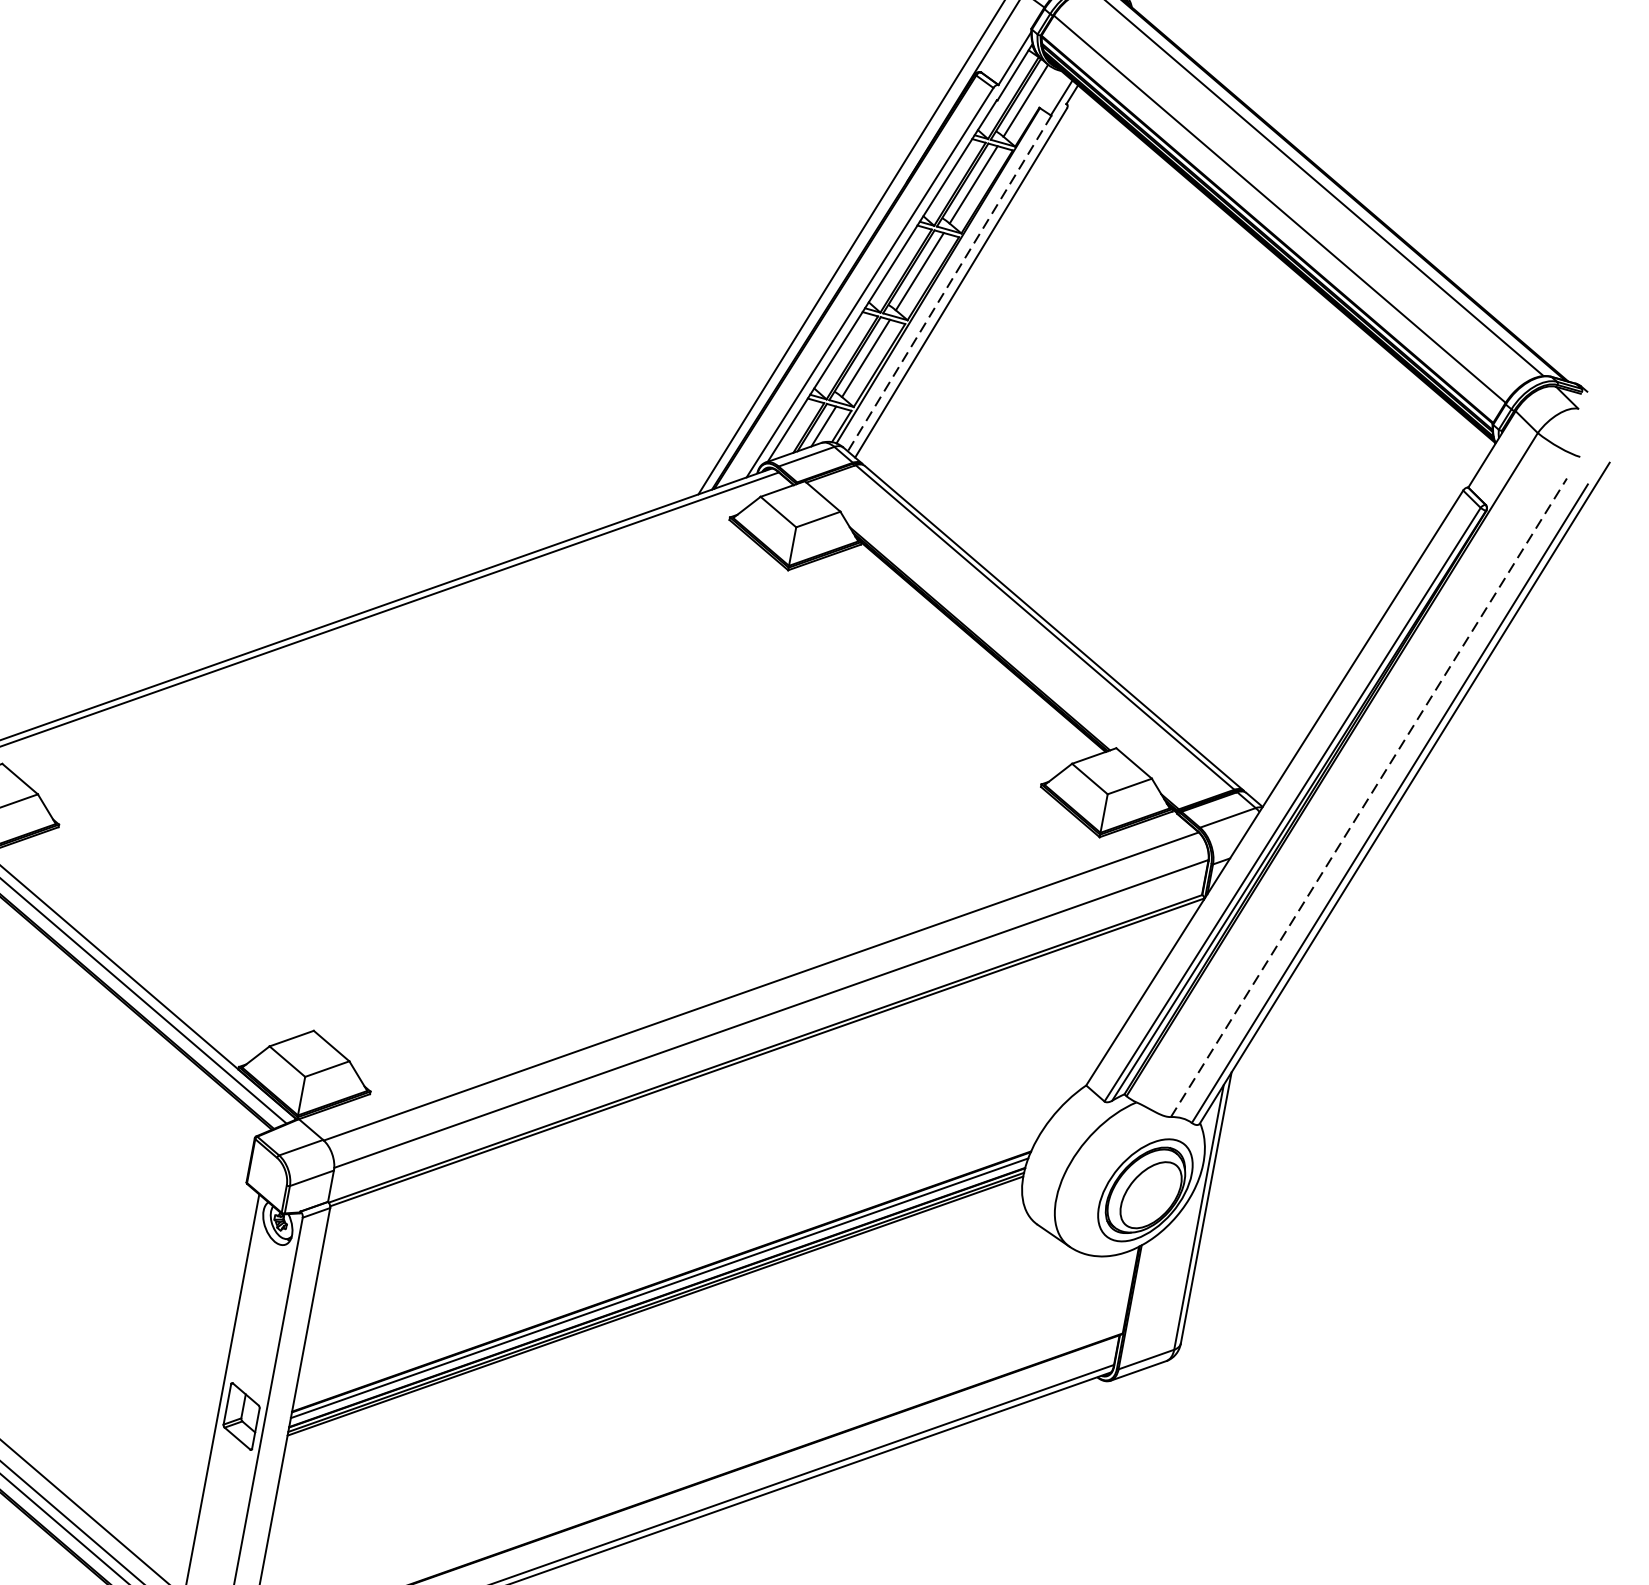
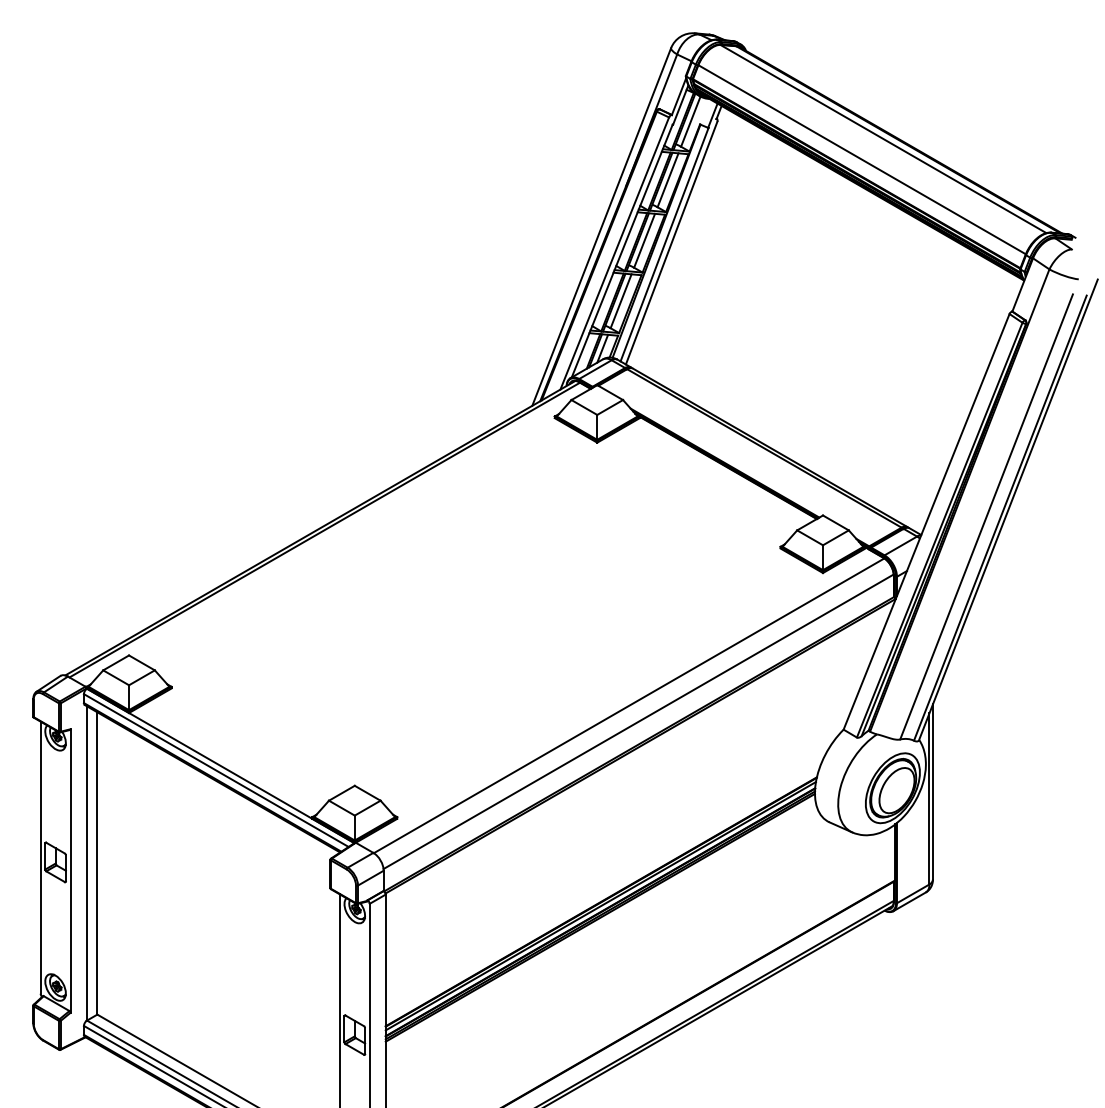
line: (949, 283) -> (664, 244), dashed -> solid
line: (1368, 797) -> (986, 516), dashed -> solid

